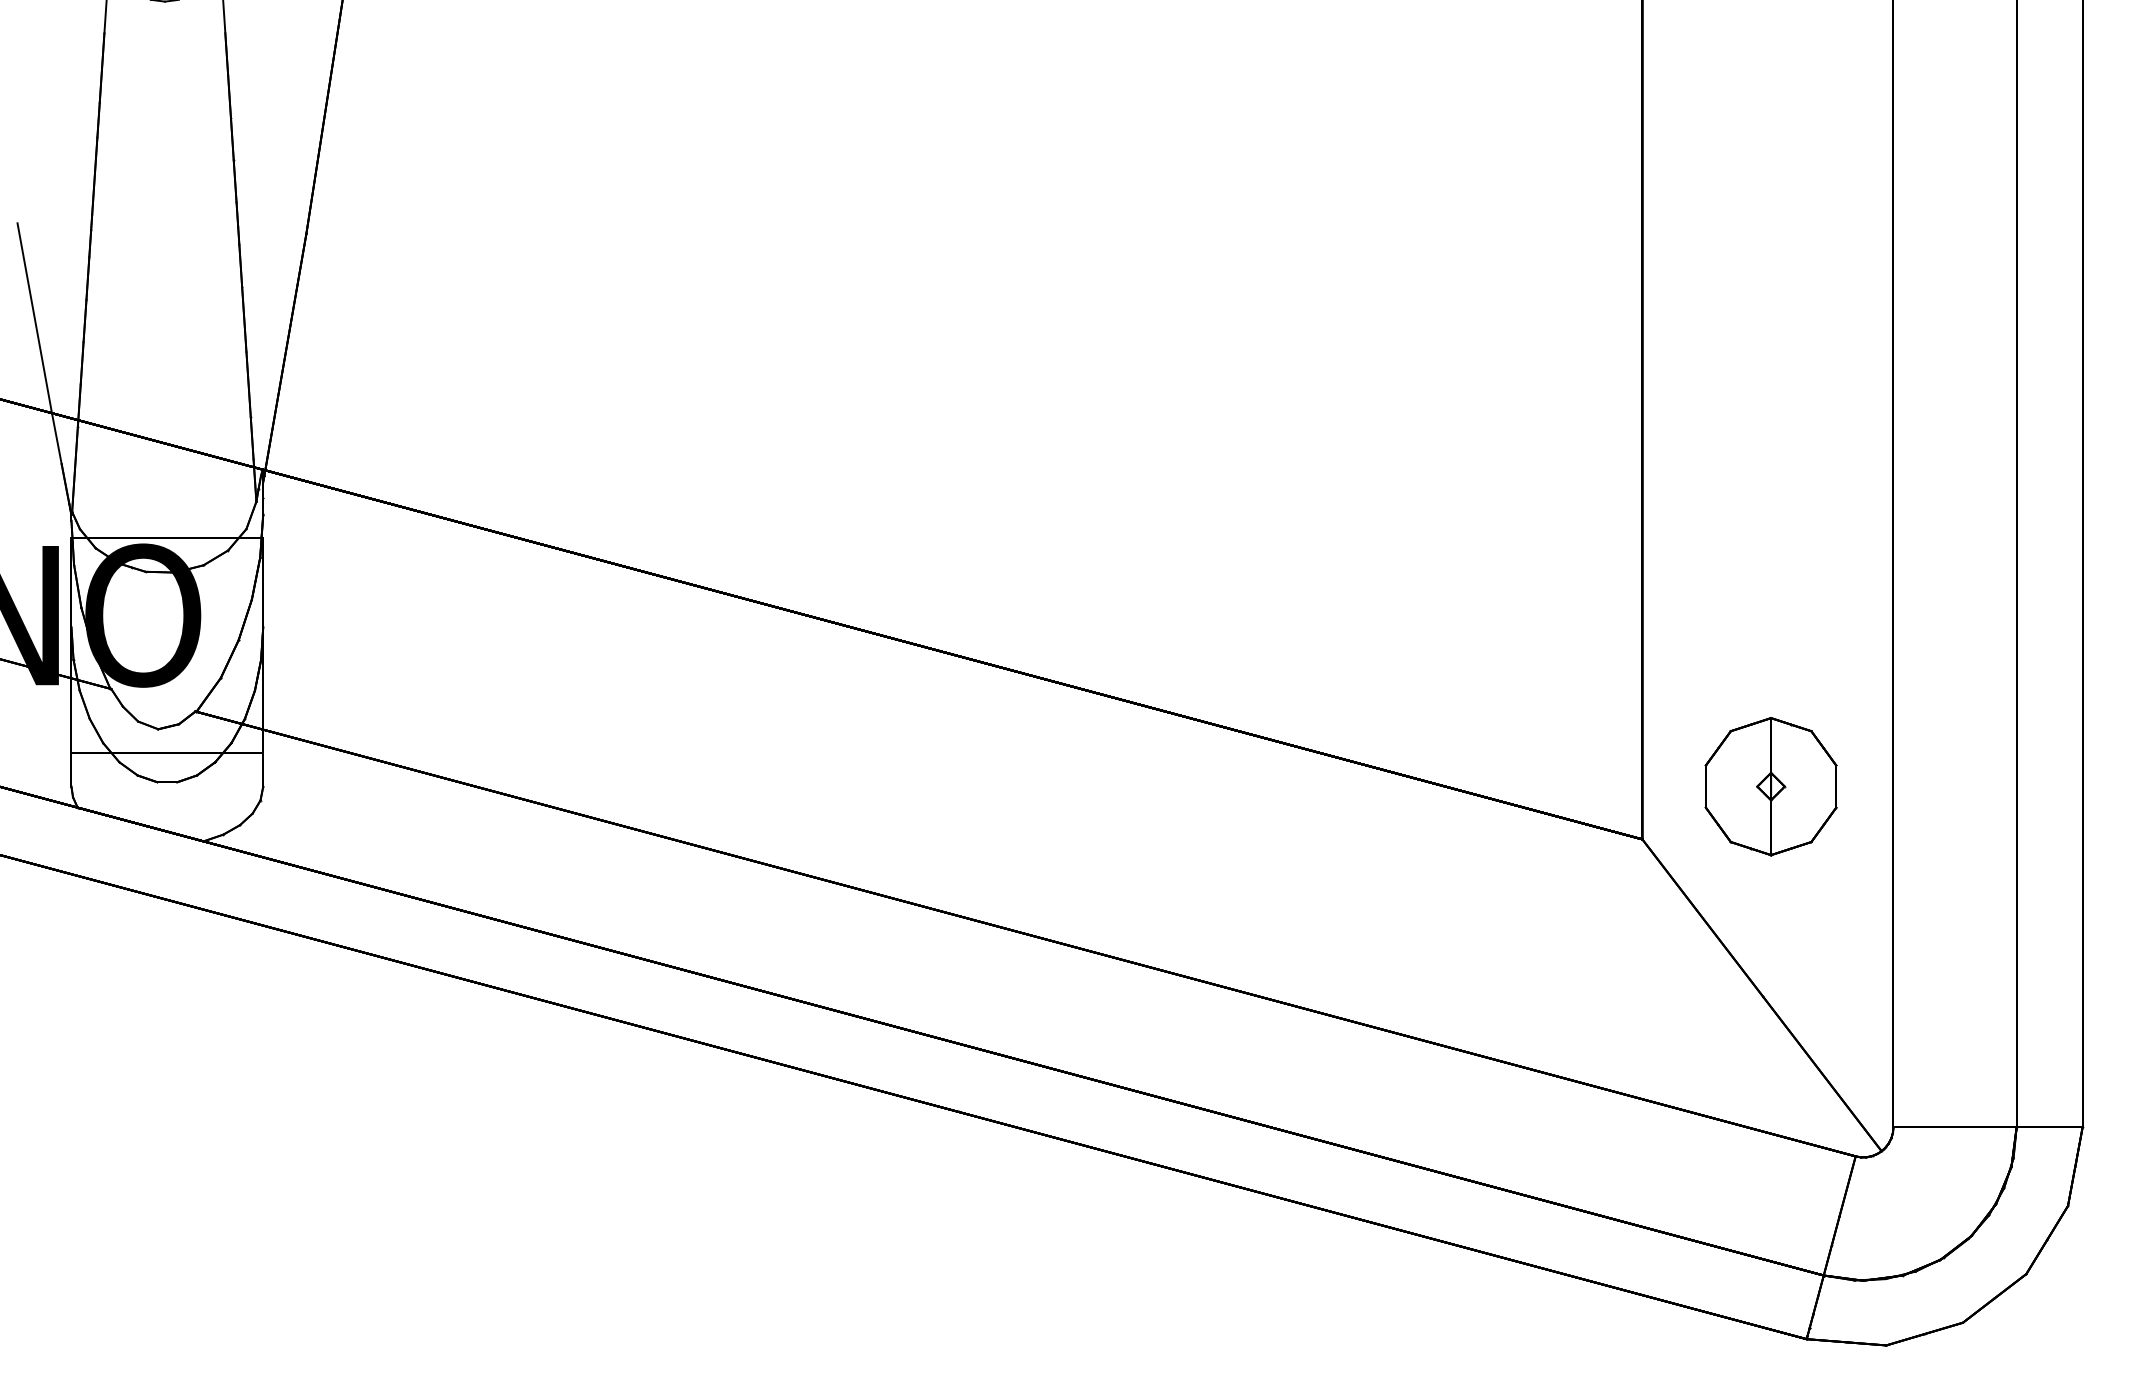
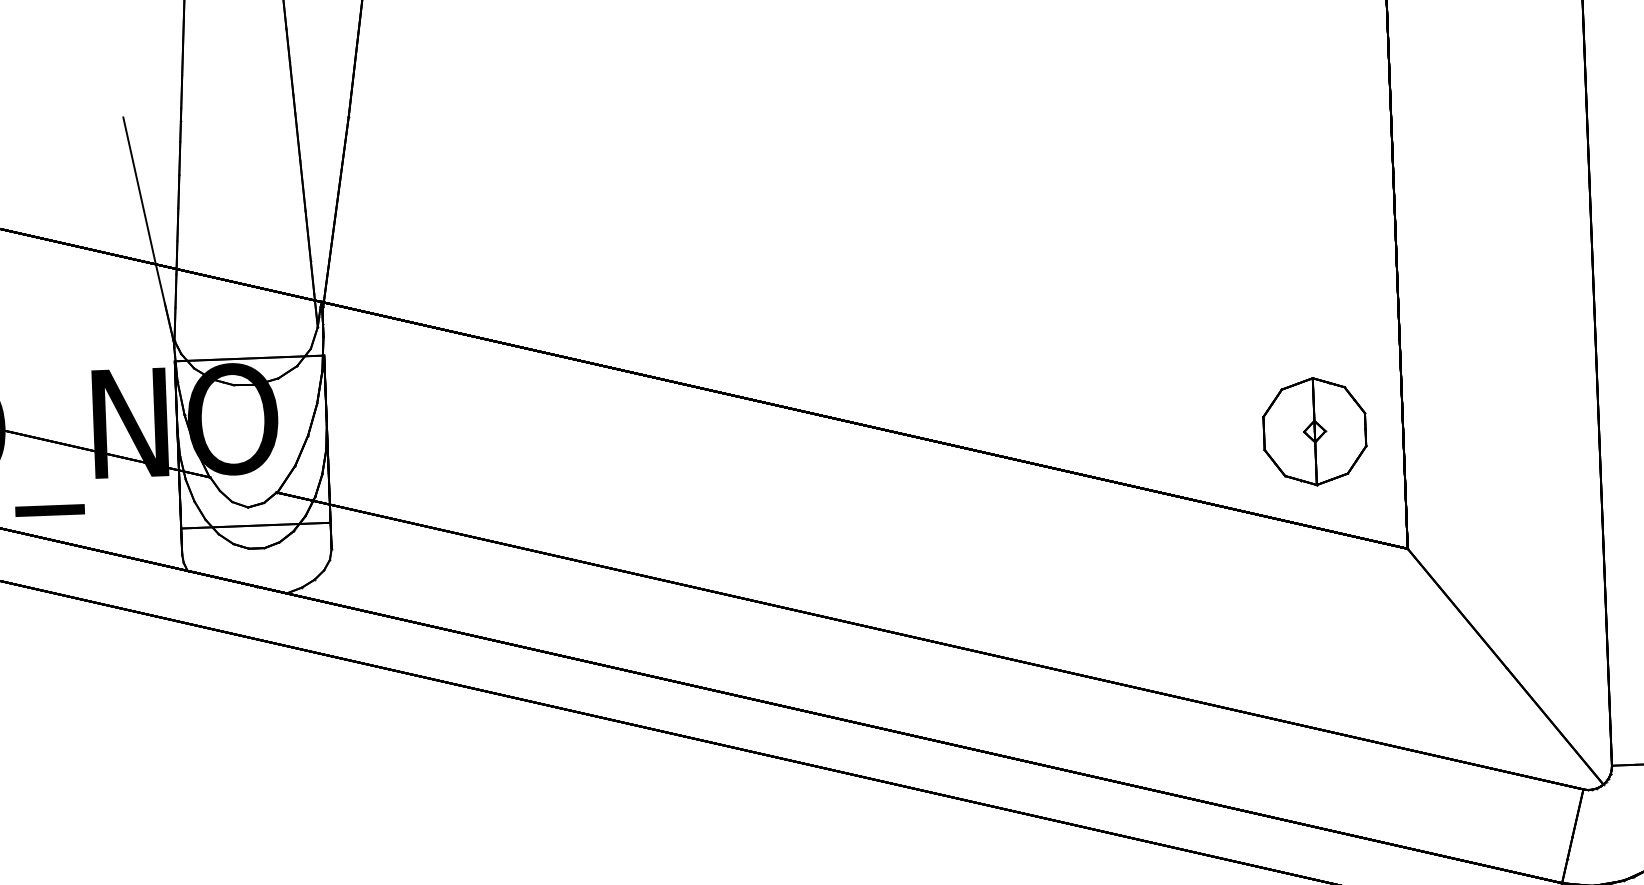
part: (1770, 786) -> (1314, 431), moved

